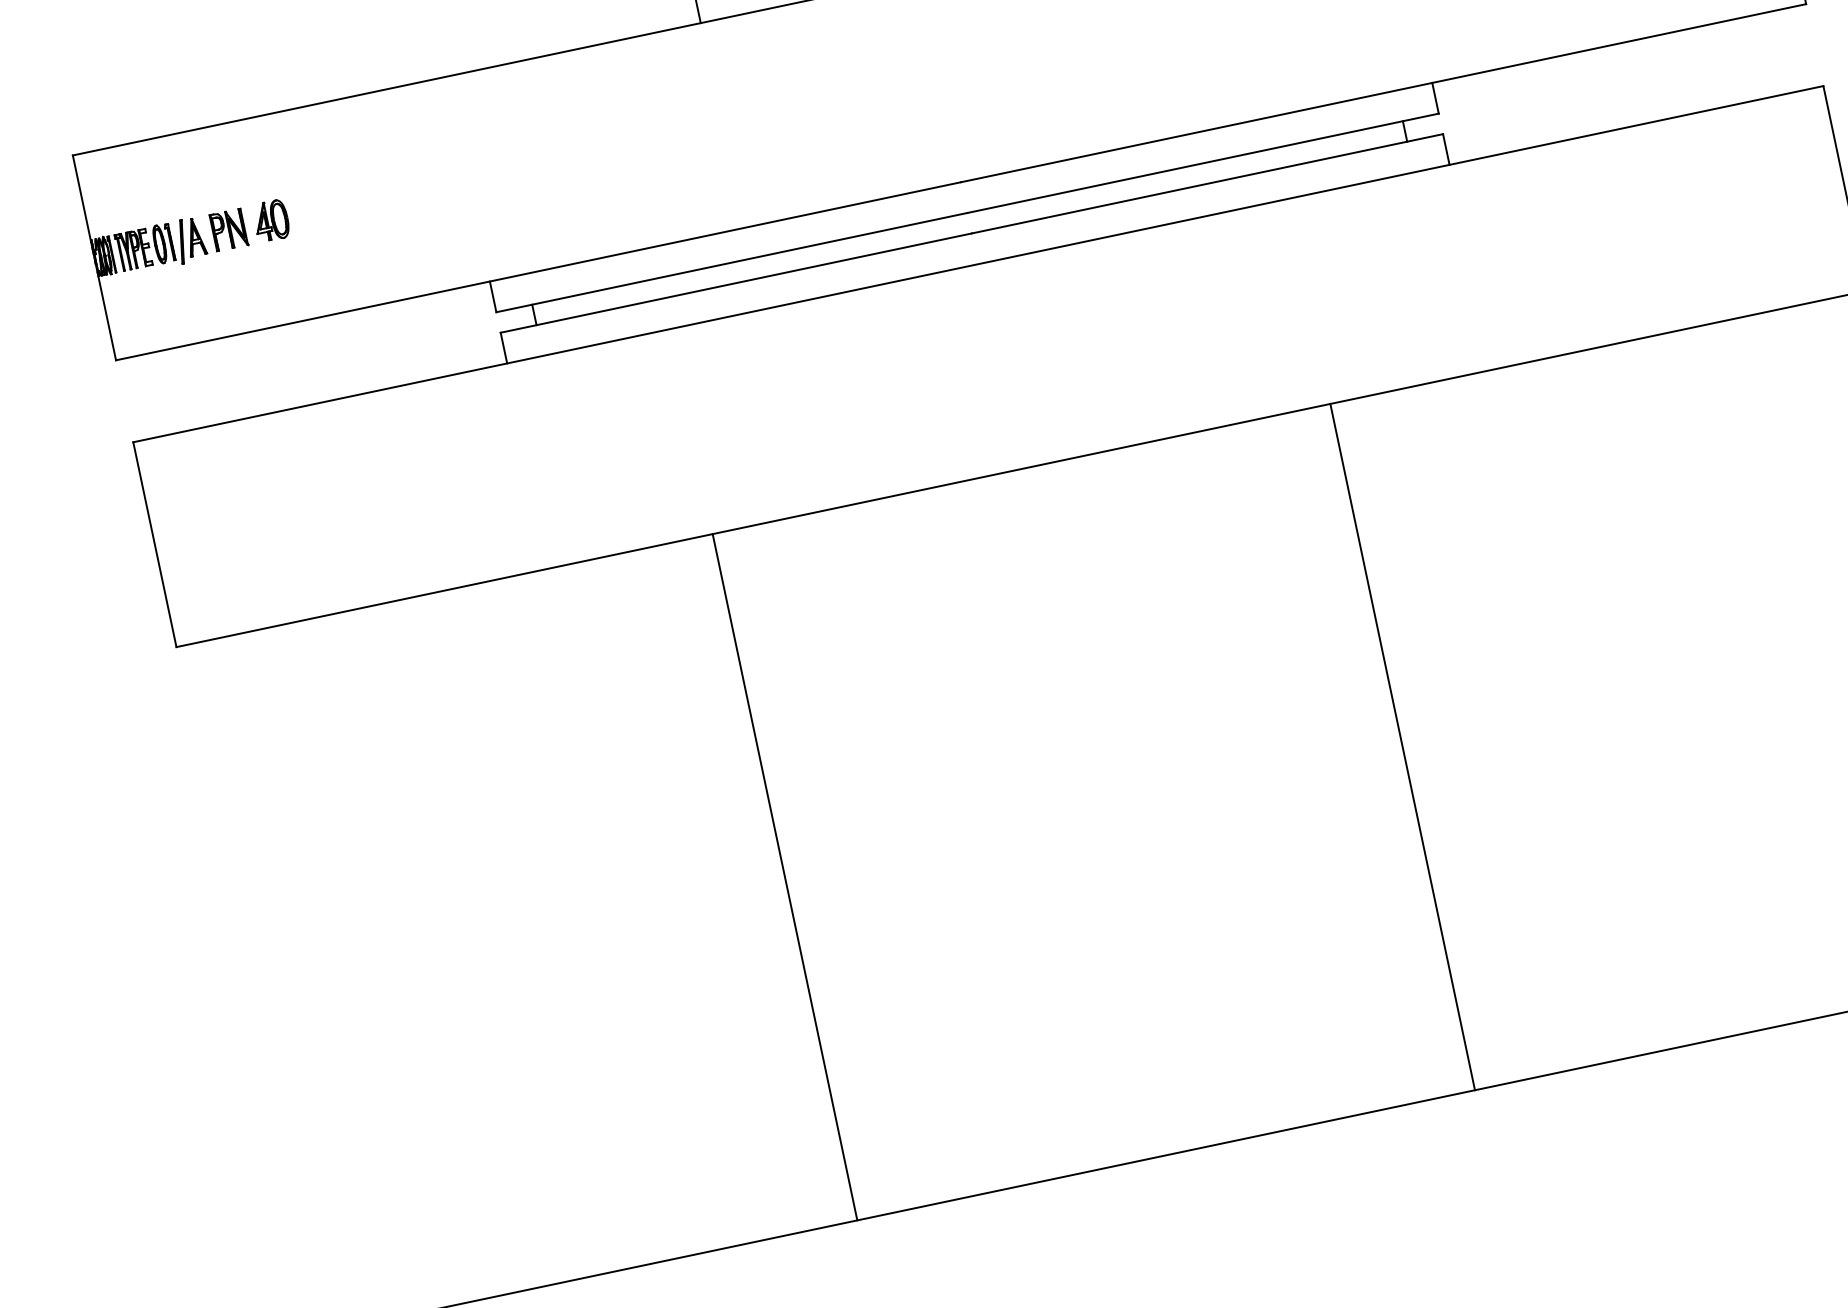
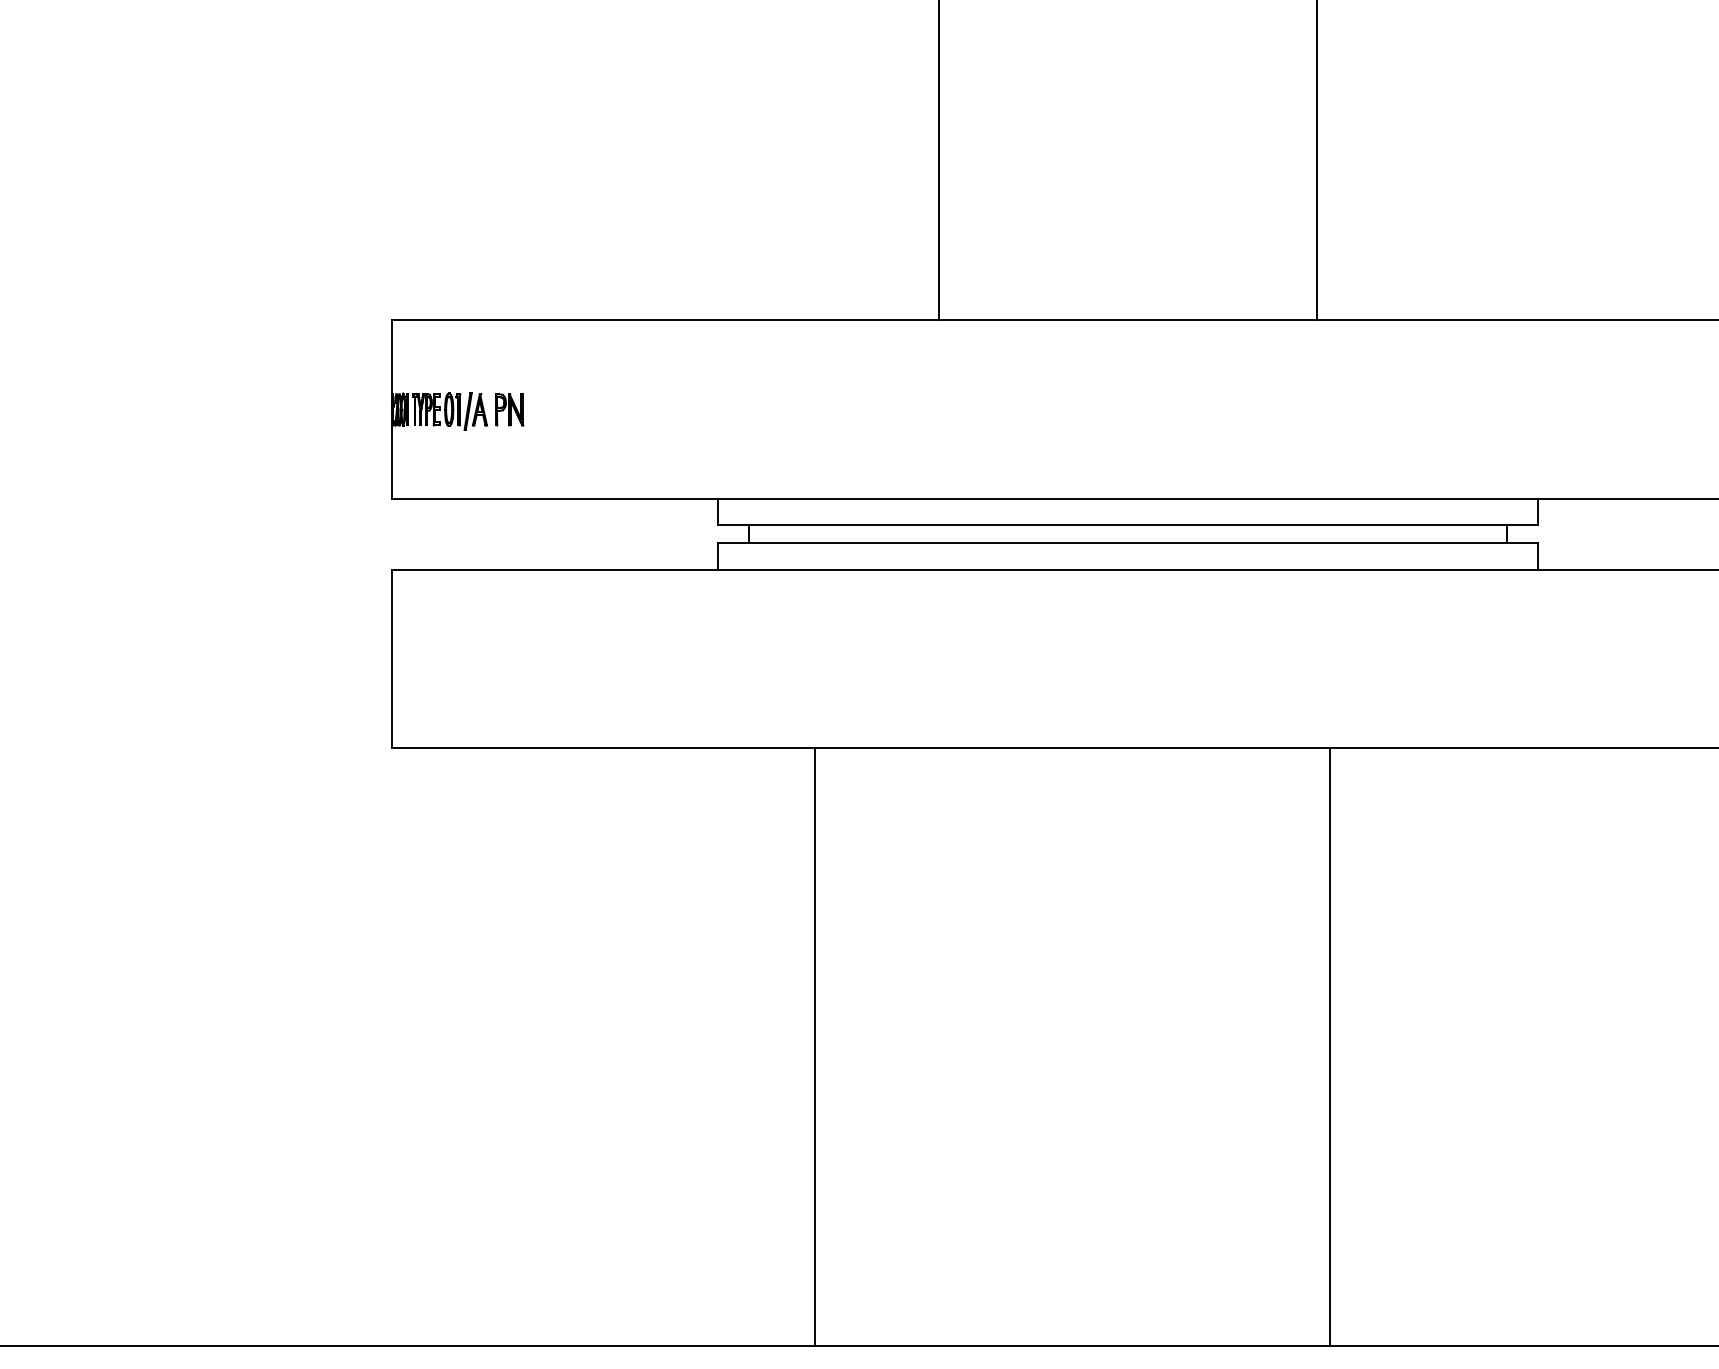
part: (271, 220) -> (546, 409), removed
line: (1402, 746) -> (1329, 1046), moved
line: (785, 876) -> (815, 1046), moved

